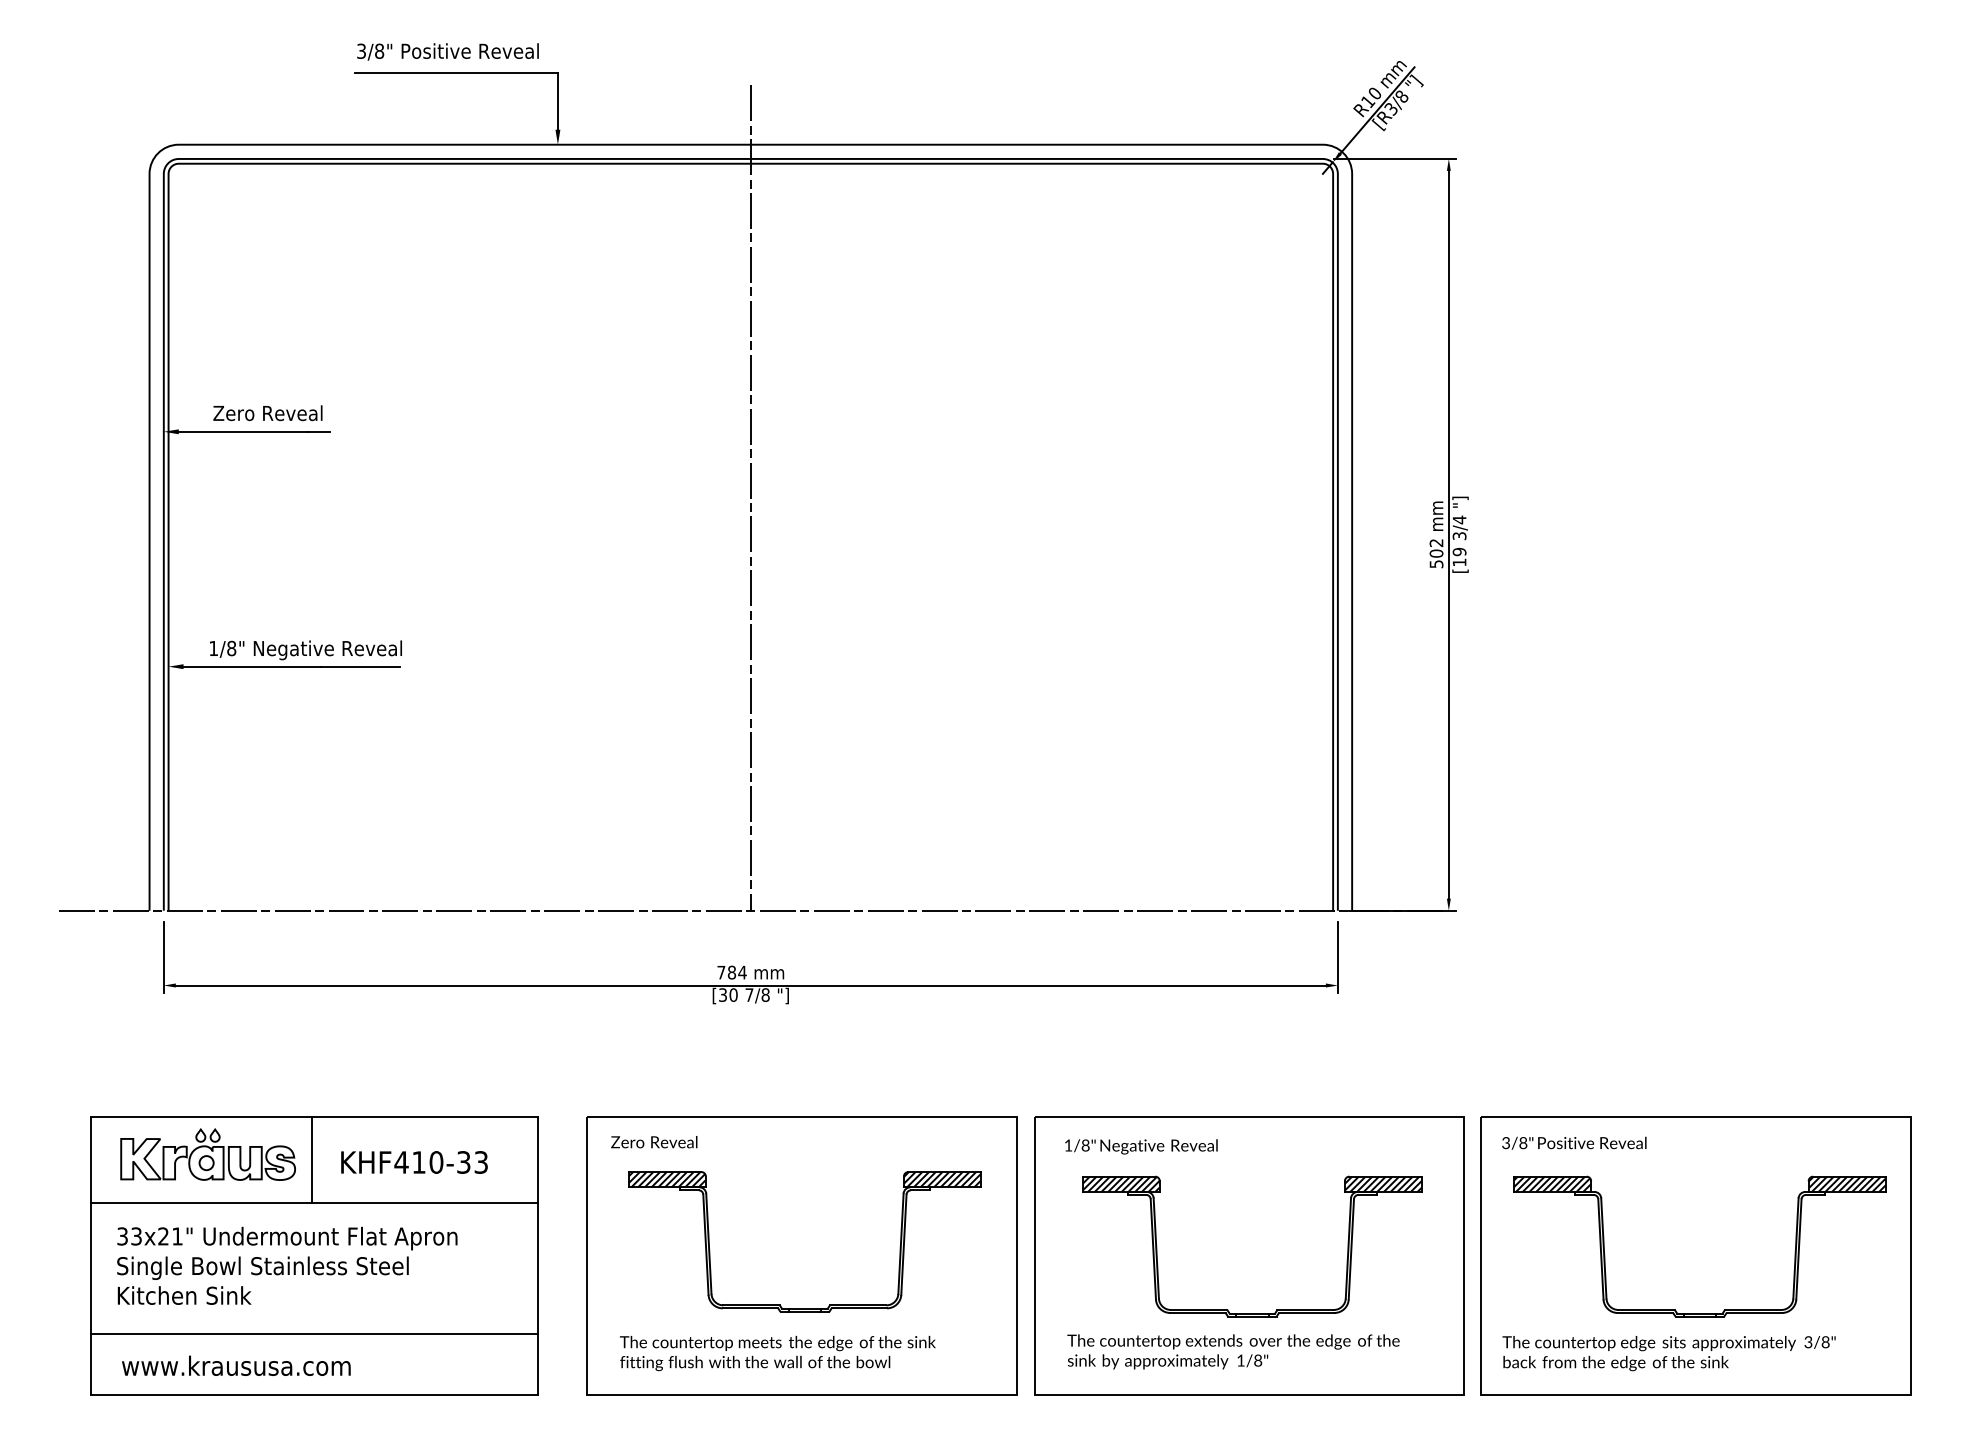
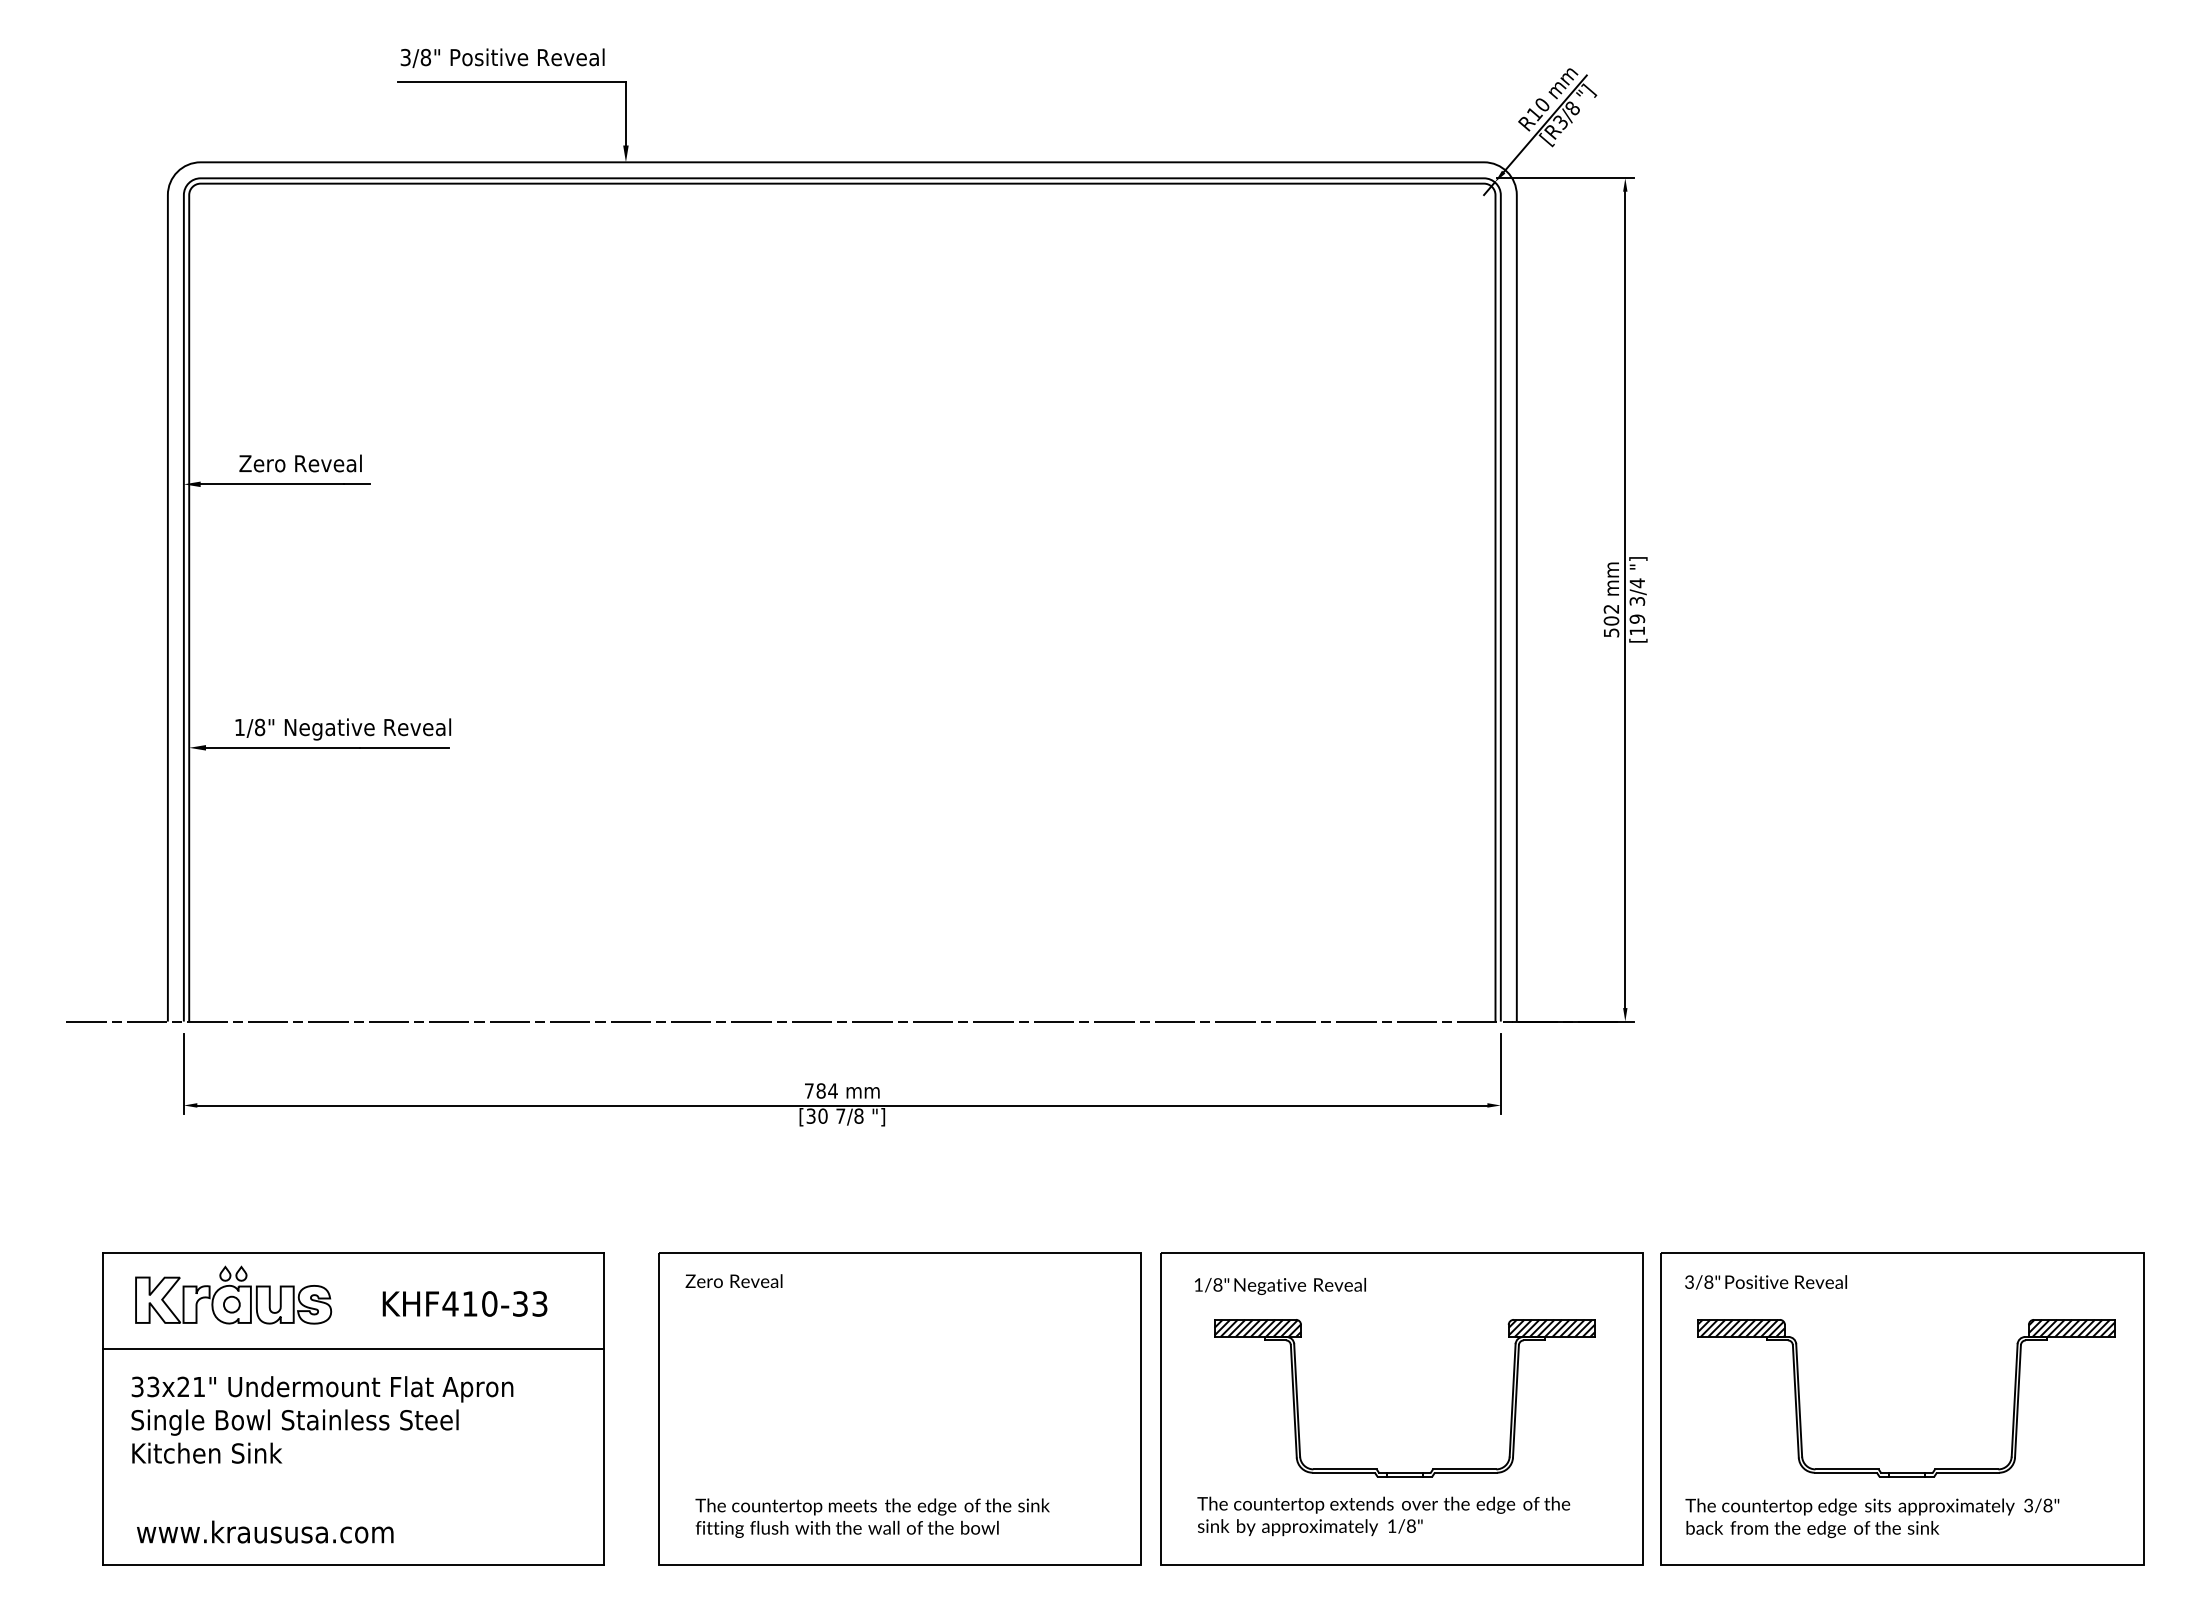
line: (750, 497) -> (842, 558), removed
line: (312, 1159) -> (350, 1300), removed
part: (804, 1308) -> (902, 1467), removed
line: (314, 1334) -> (352, 1496), removed

